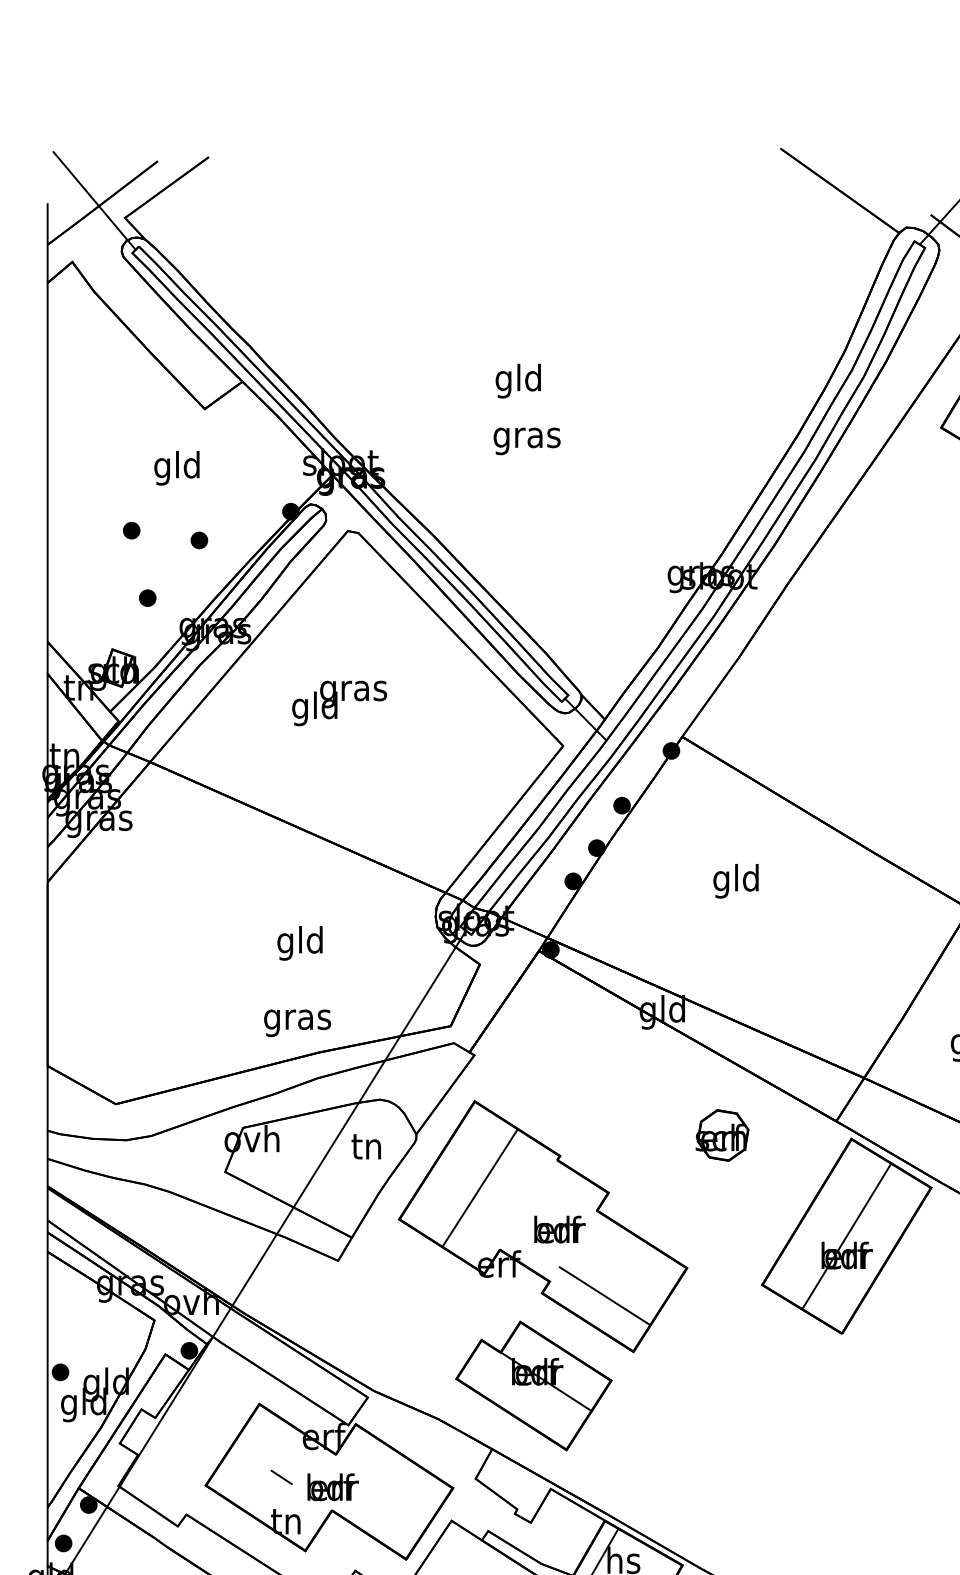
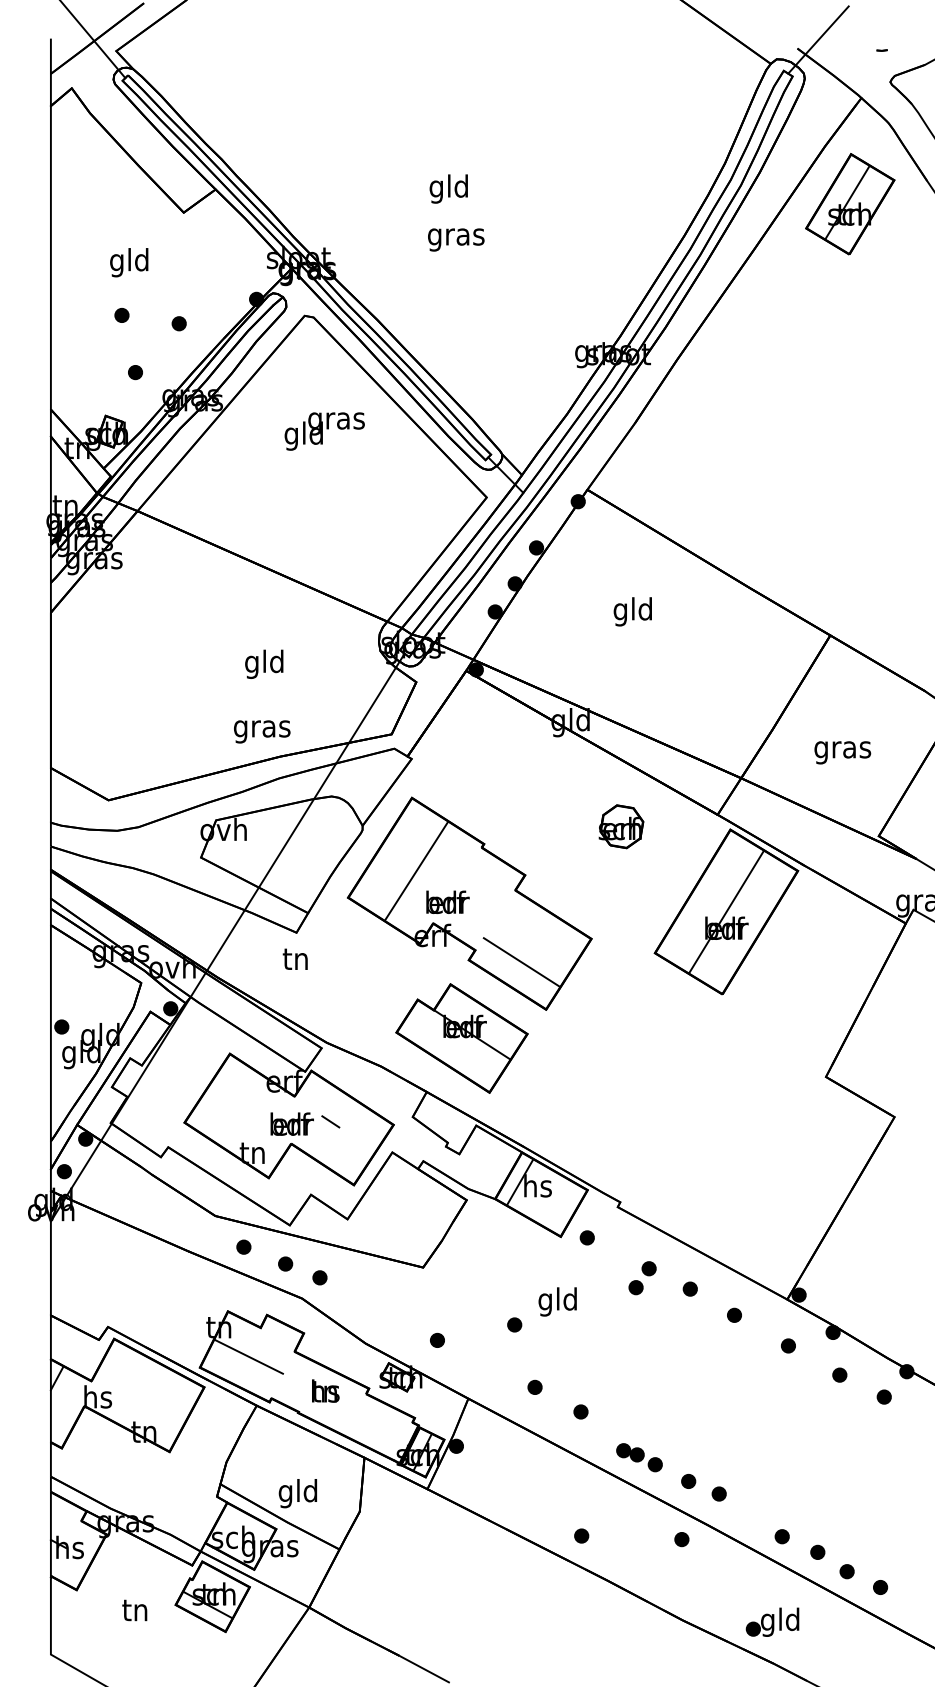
text: (177, 468) -> (129, 262), moved
text: (339, 703) -> (324, 431), moved
text: (365, 1145) -> (294, 958), moved
text: (559, 1228) -> (447, 901), moved
line: (281, 1477) -> (330, 1121), moved

